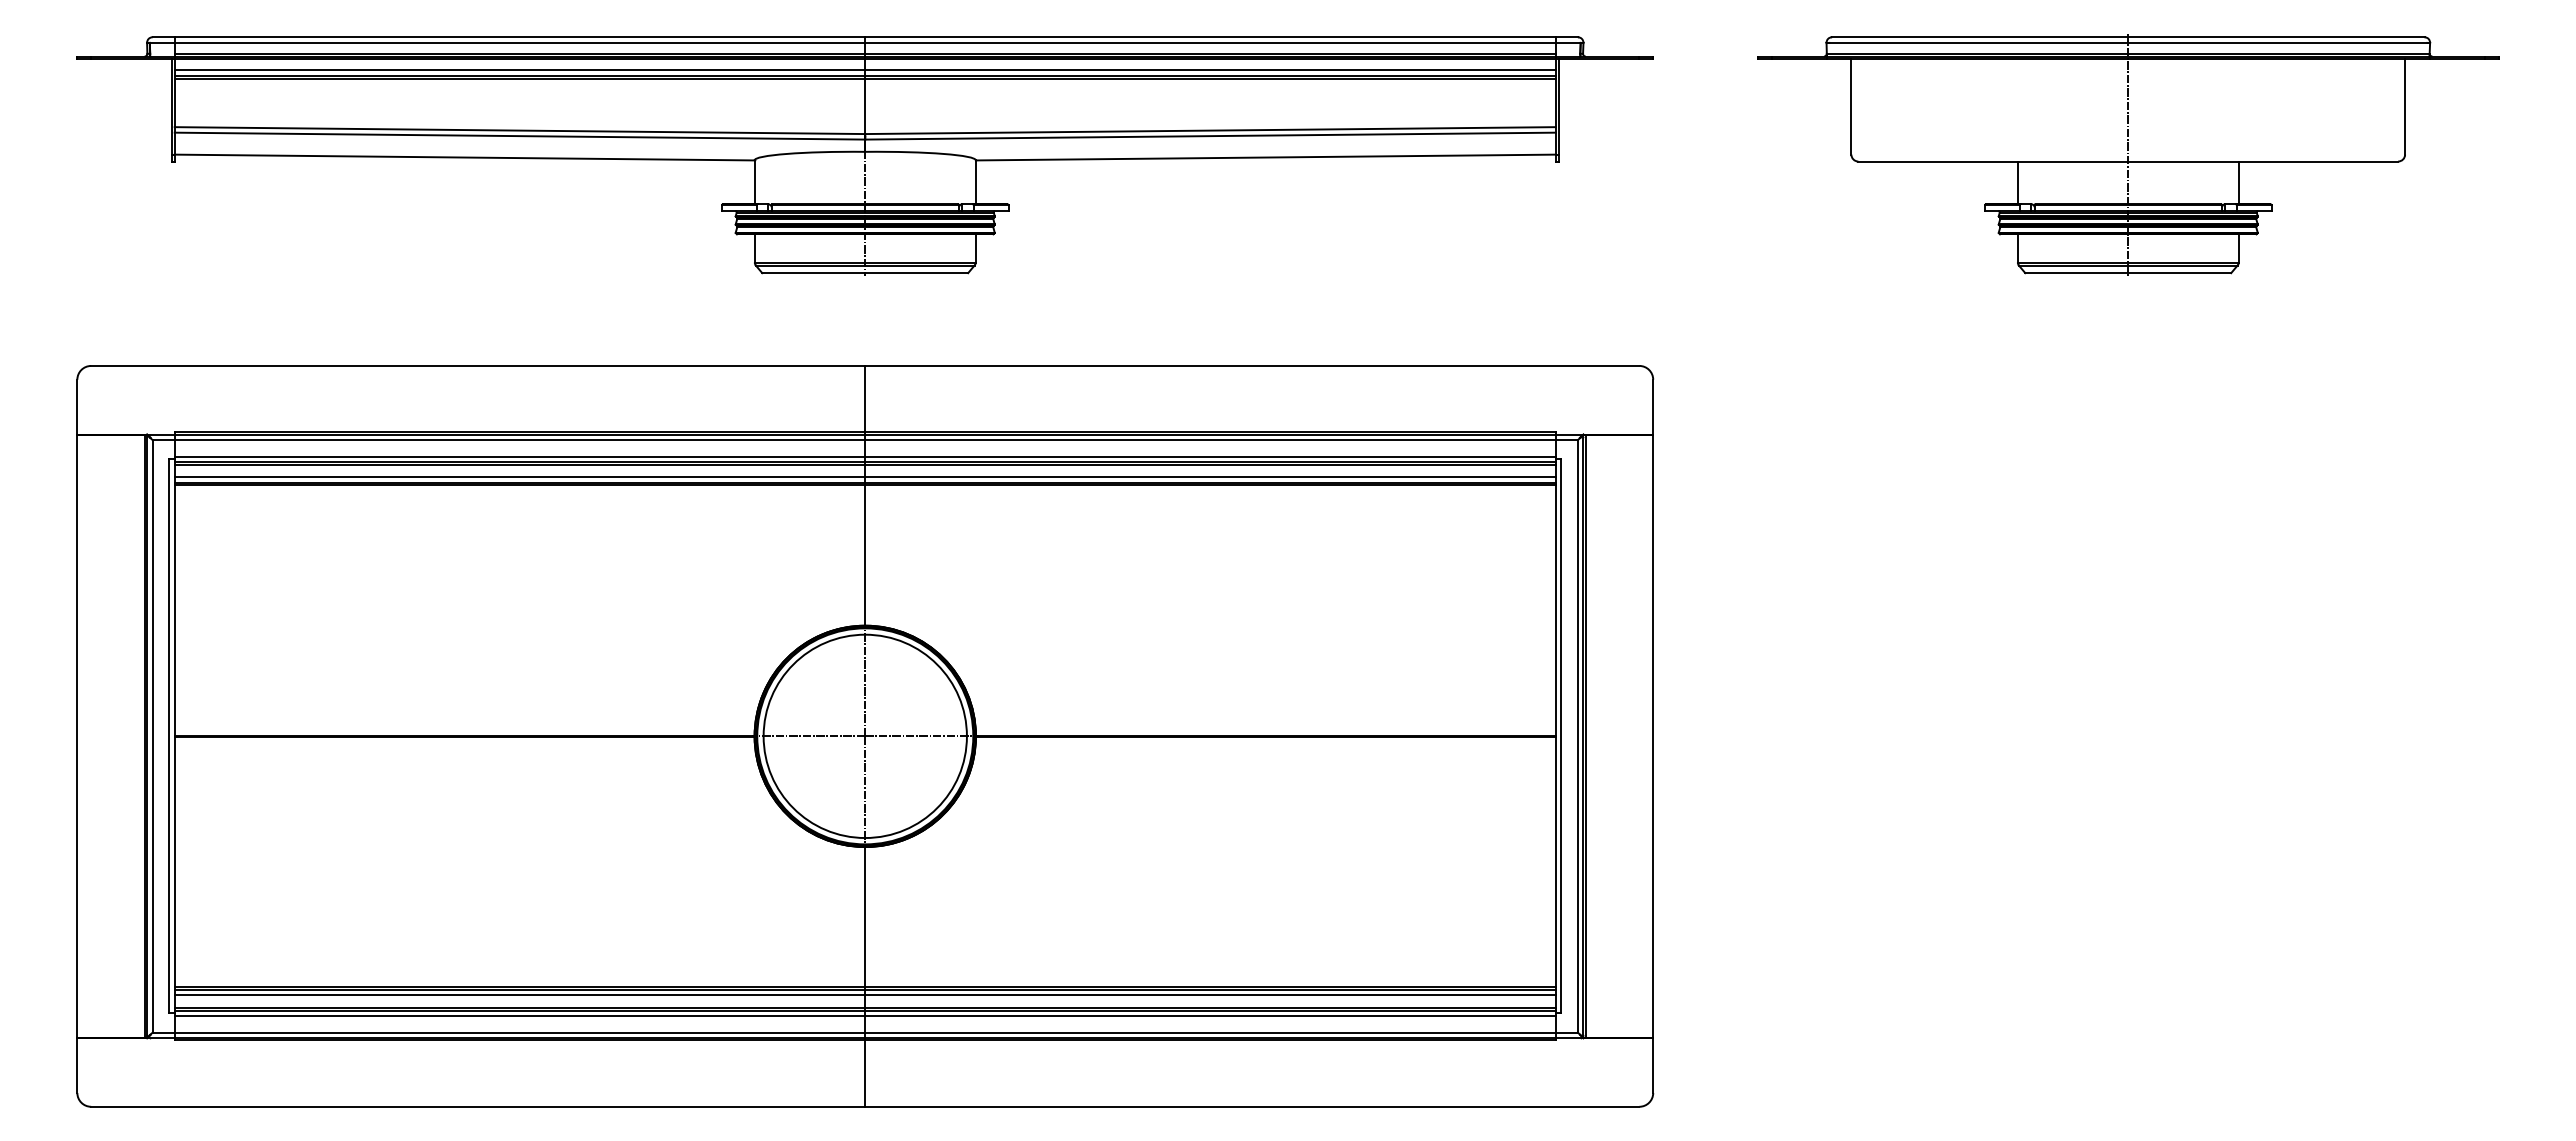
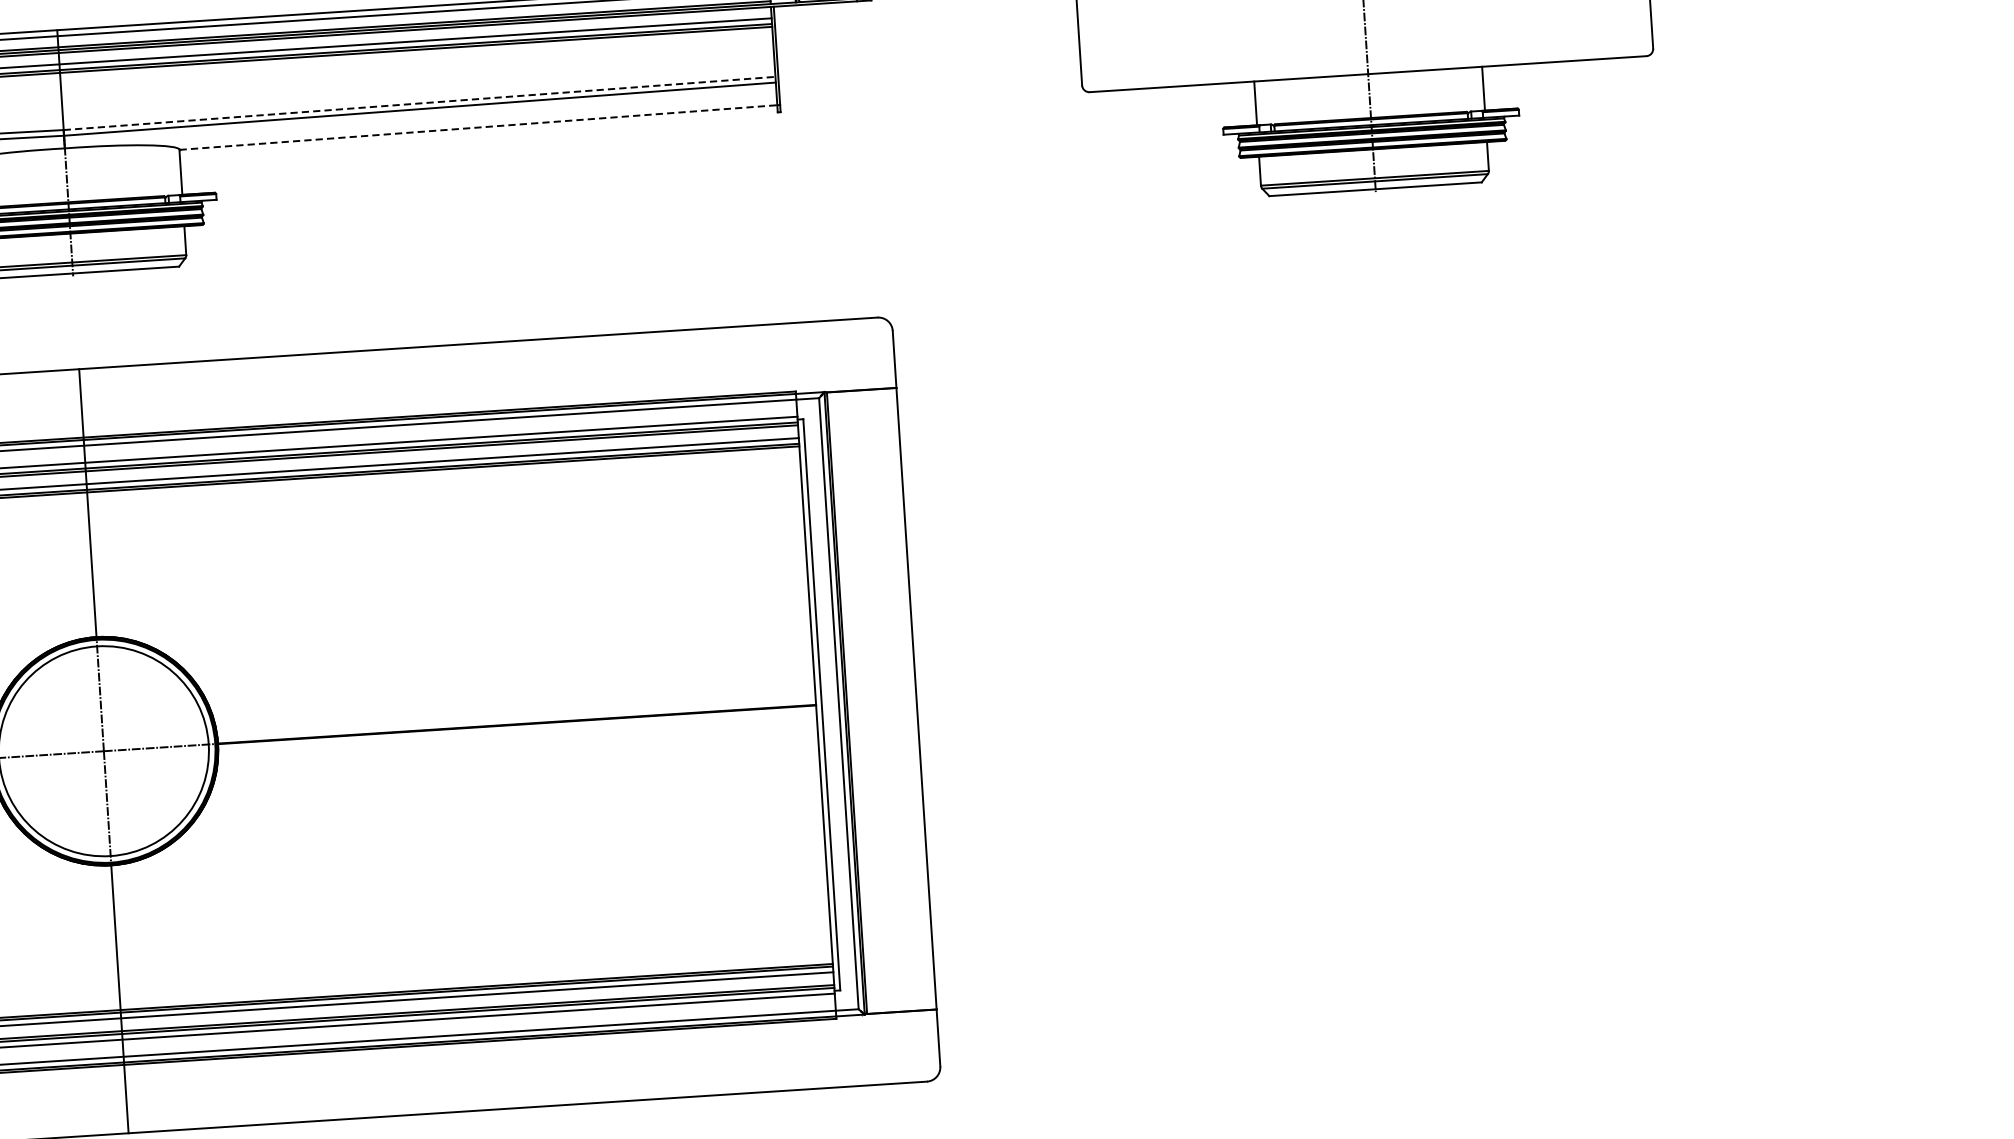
line: (1211, 130) -> (420, 103), solid -> dashed
line: (1265, 157) -> (478, 127), solid -> dashed

